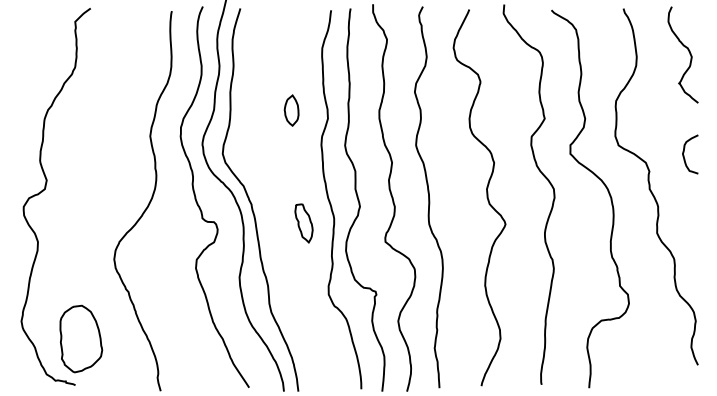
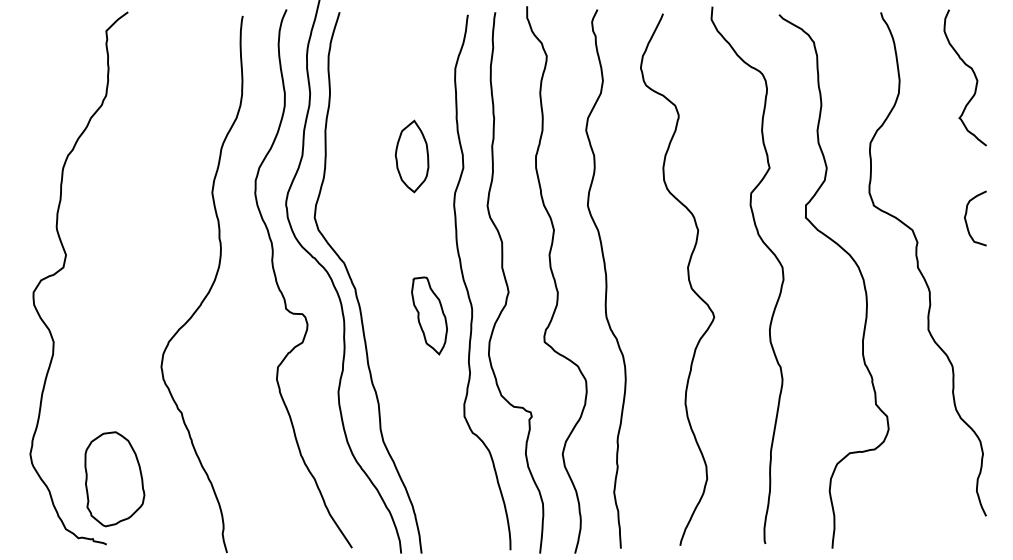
part: (291, 110) -> (411, 156), size x1.67
part: (303, 223) -> (429, 315), size x1.43

